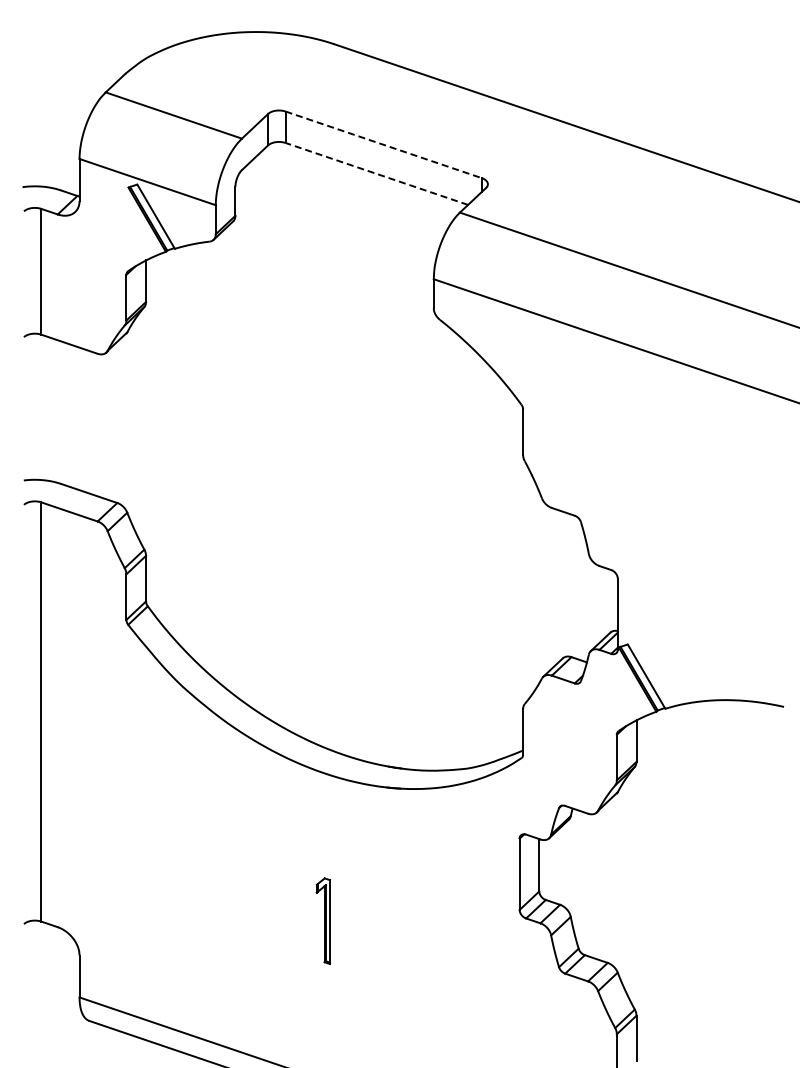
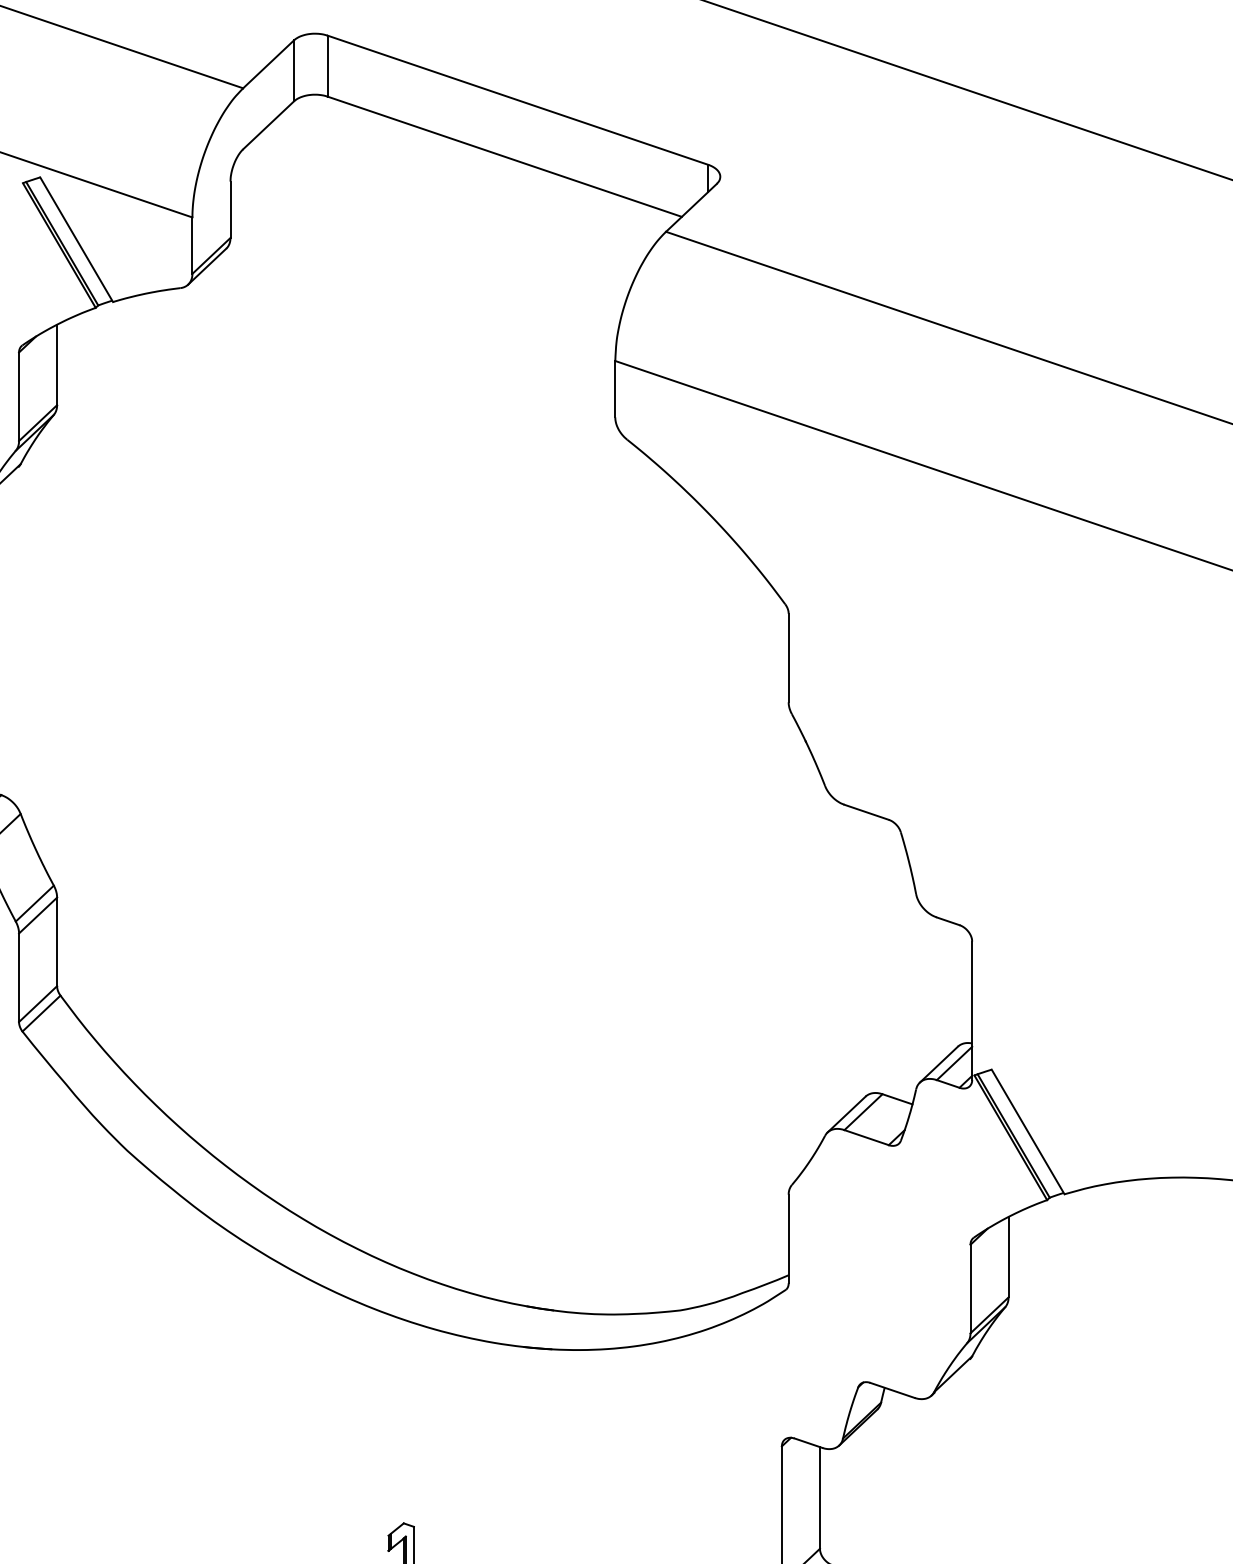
line: (383, 144) -> (517, 99), dashed -> solid
line: (376, 173) -> (504, 155), dashed -> solid

